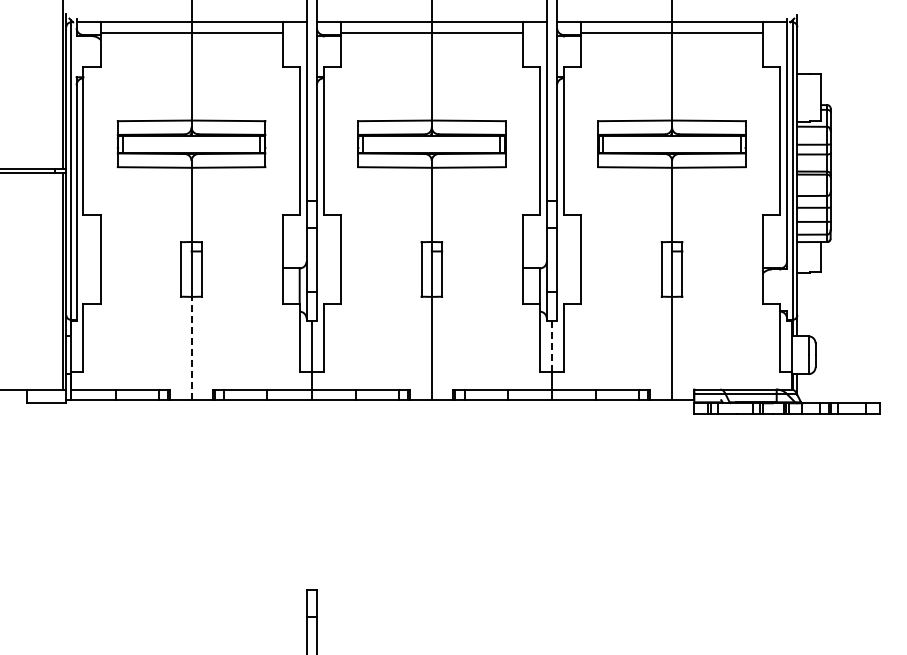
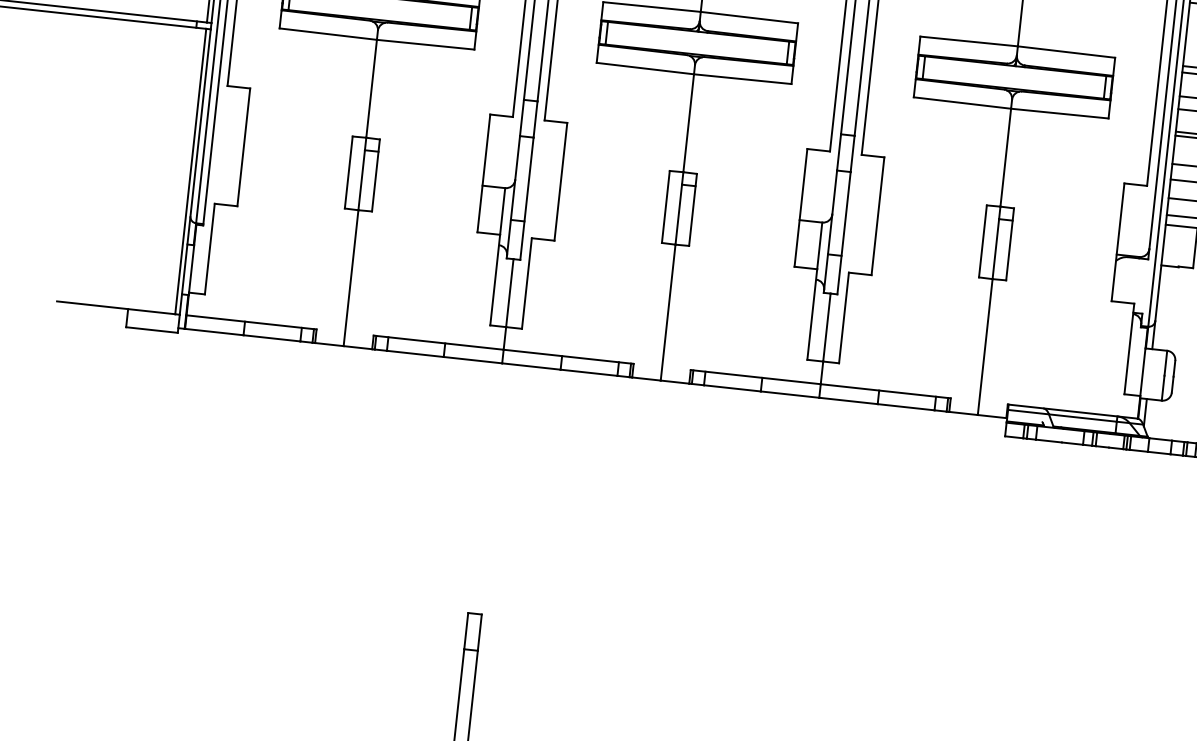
line: (551, 346) -> (826, 327), dashed -> solid
line: (191, 347) -> (351, 276), dashed -> solid

